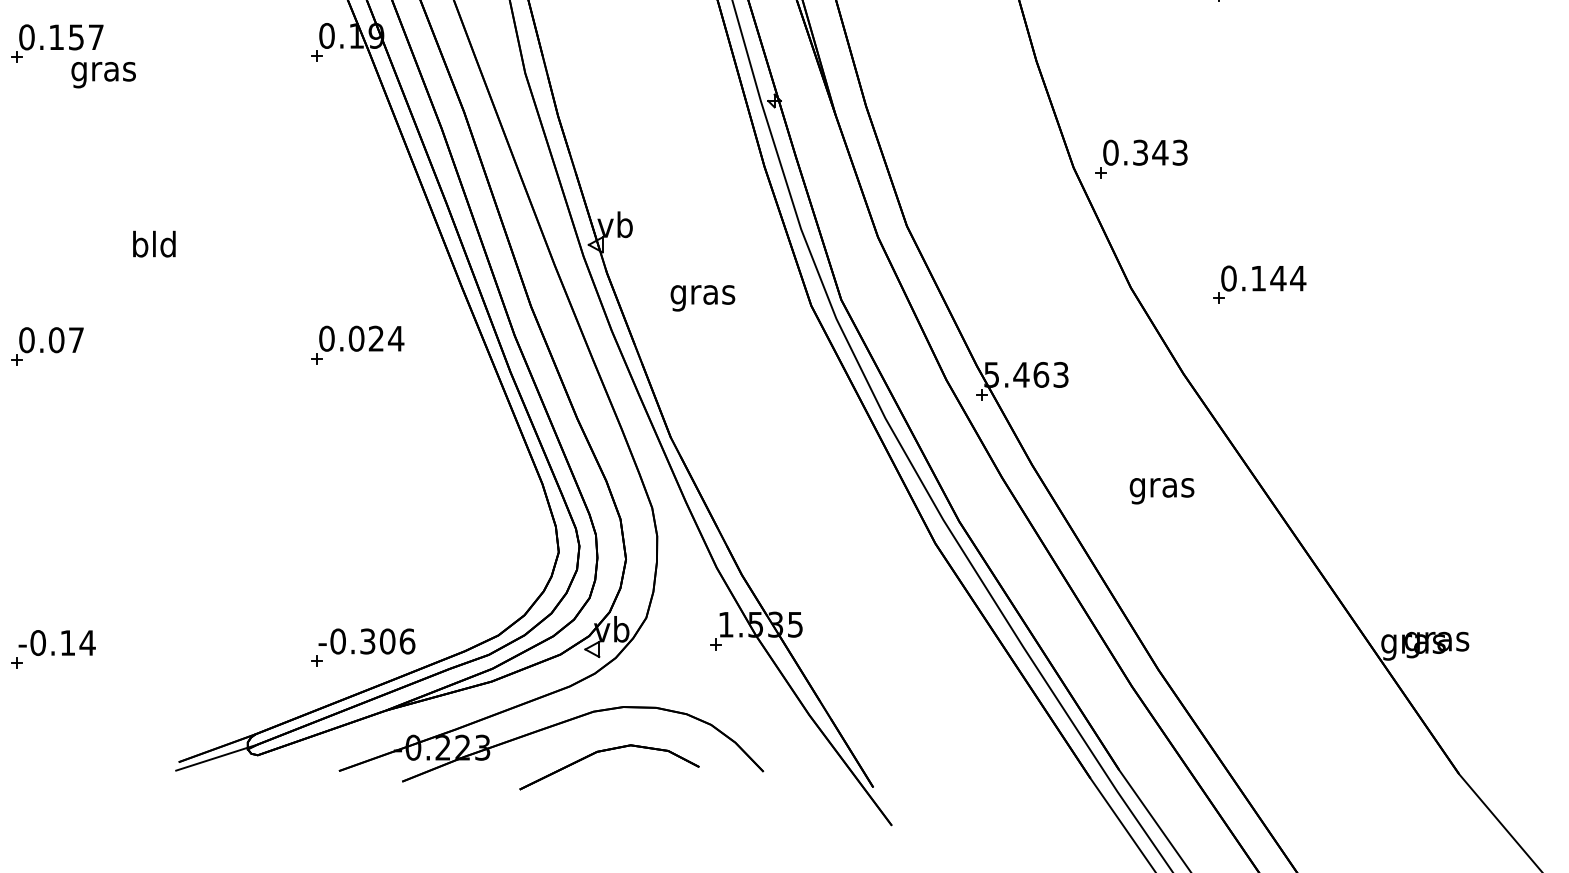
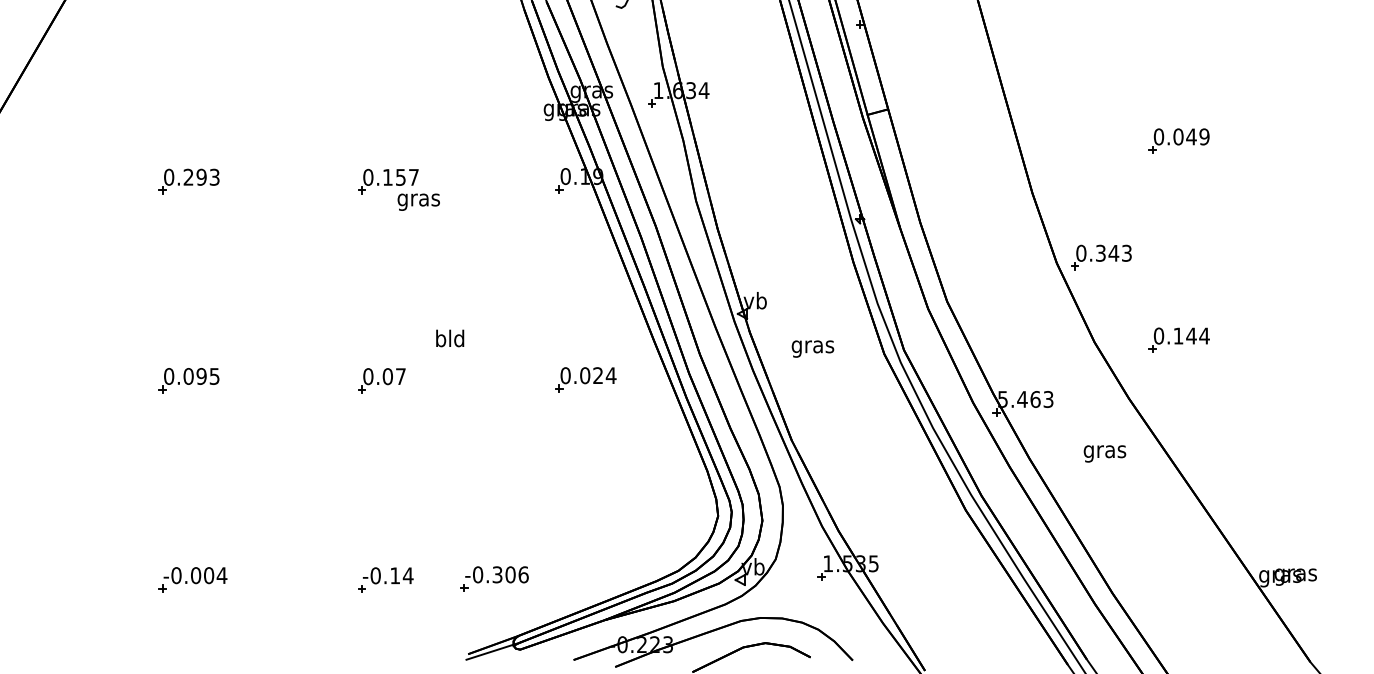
text: (154, 244) -> (450, 338), moved
text: (1161, 490) -> (1104, 453), moved
part: (363, 647) -> (494, 578), moved

